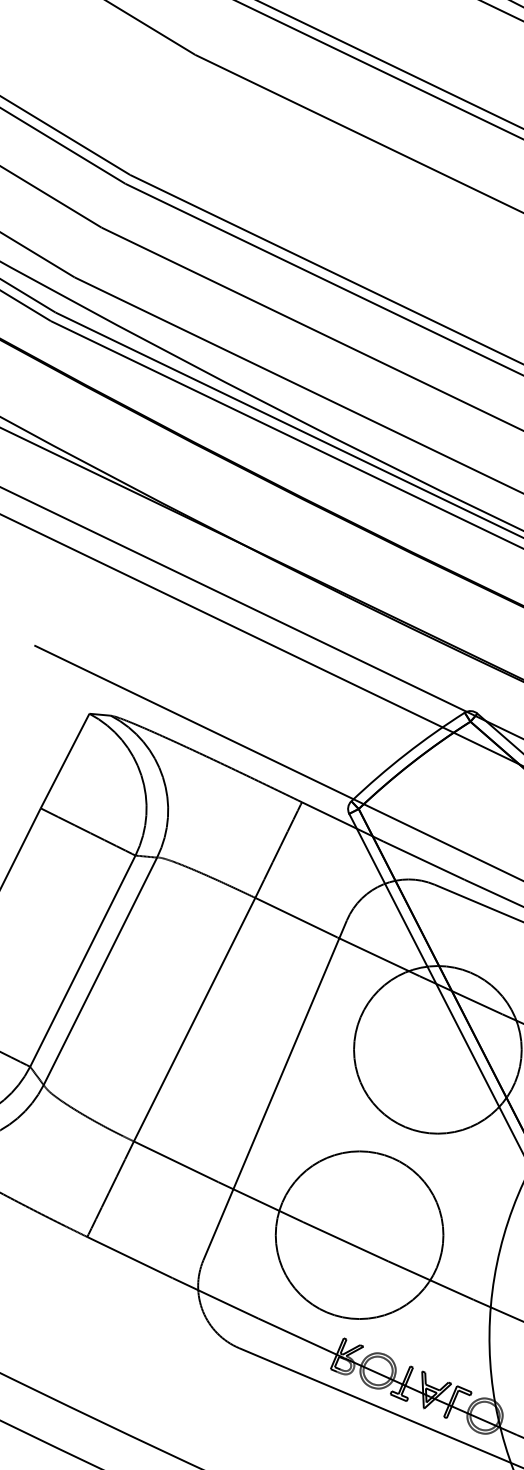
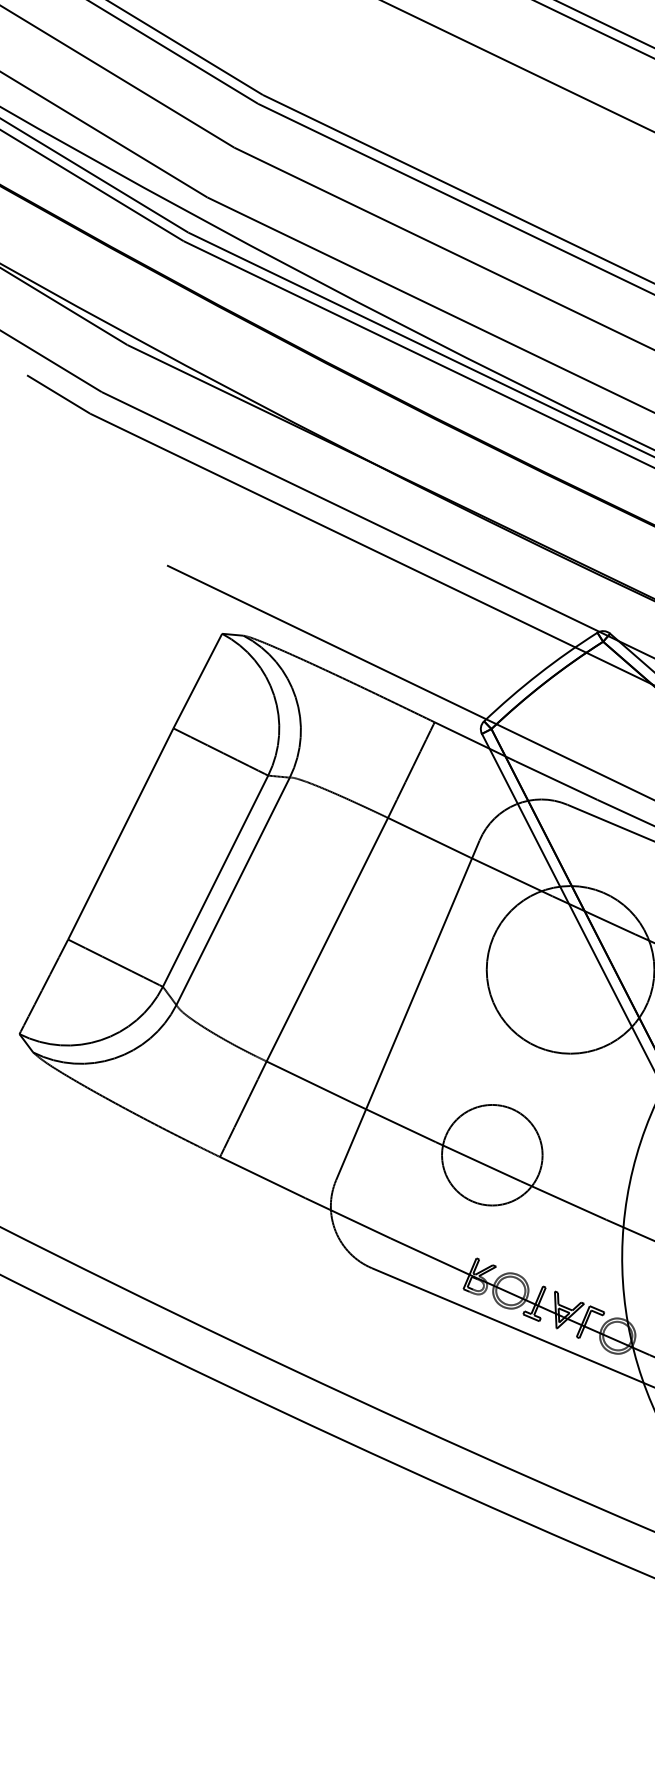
circle: (359, 1235) -> (492, 1155), size x0.6

